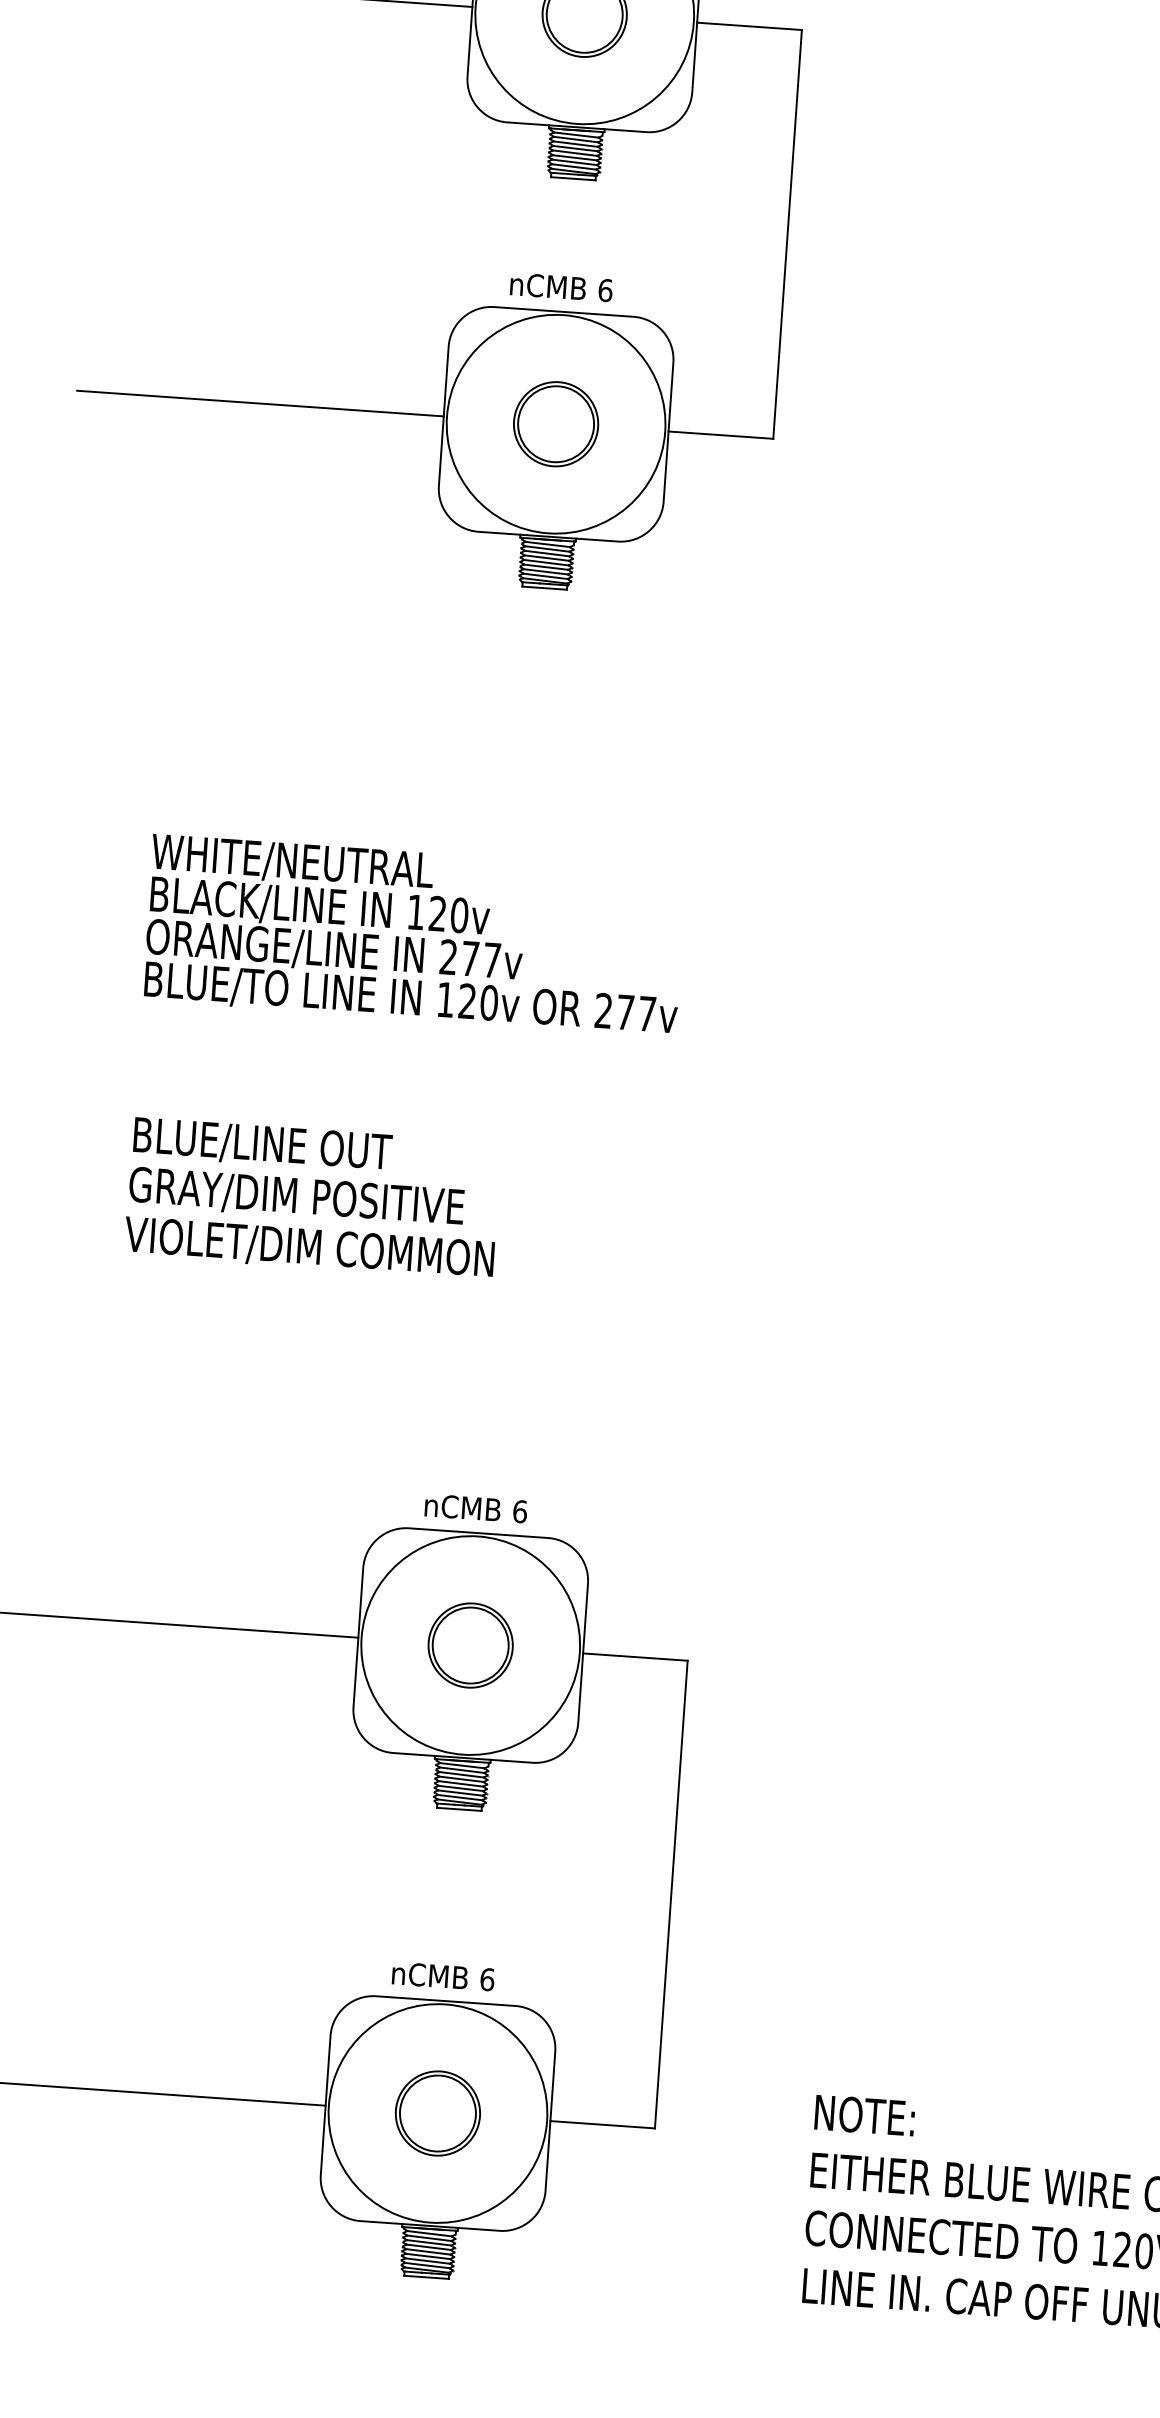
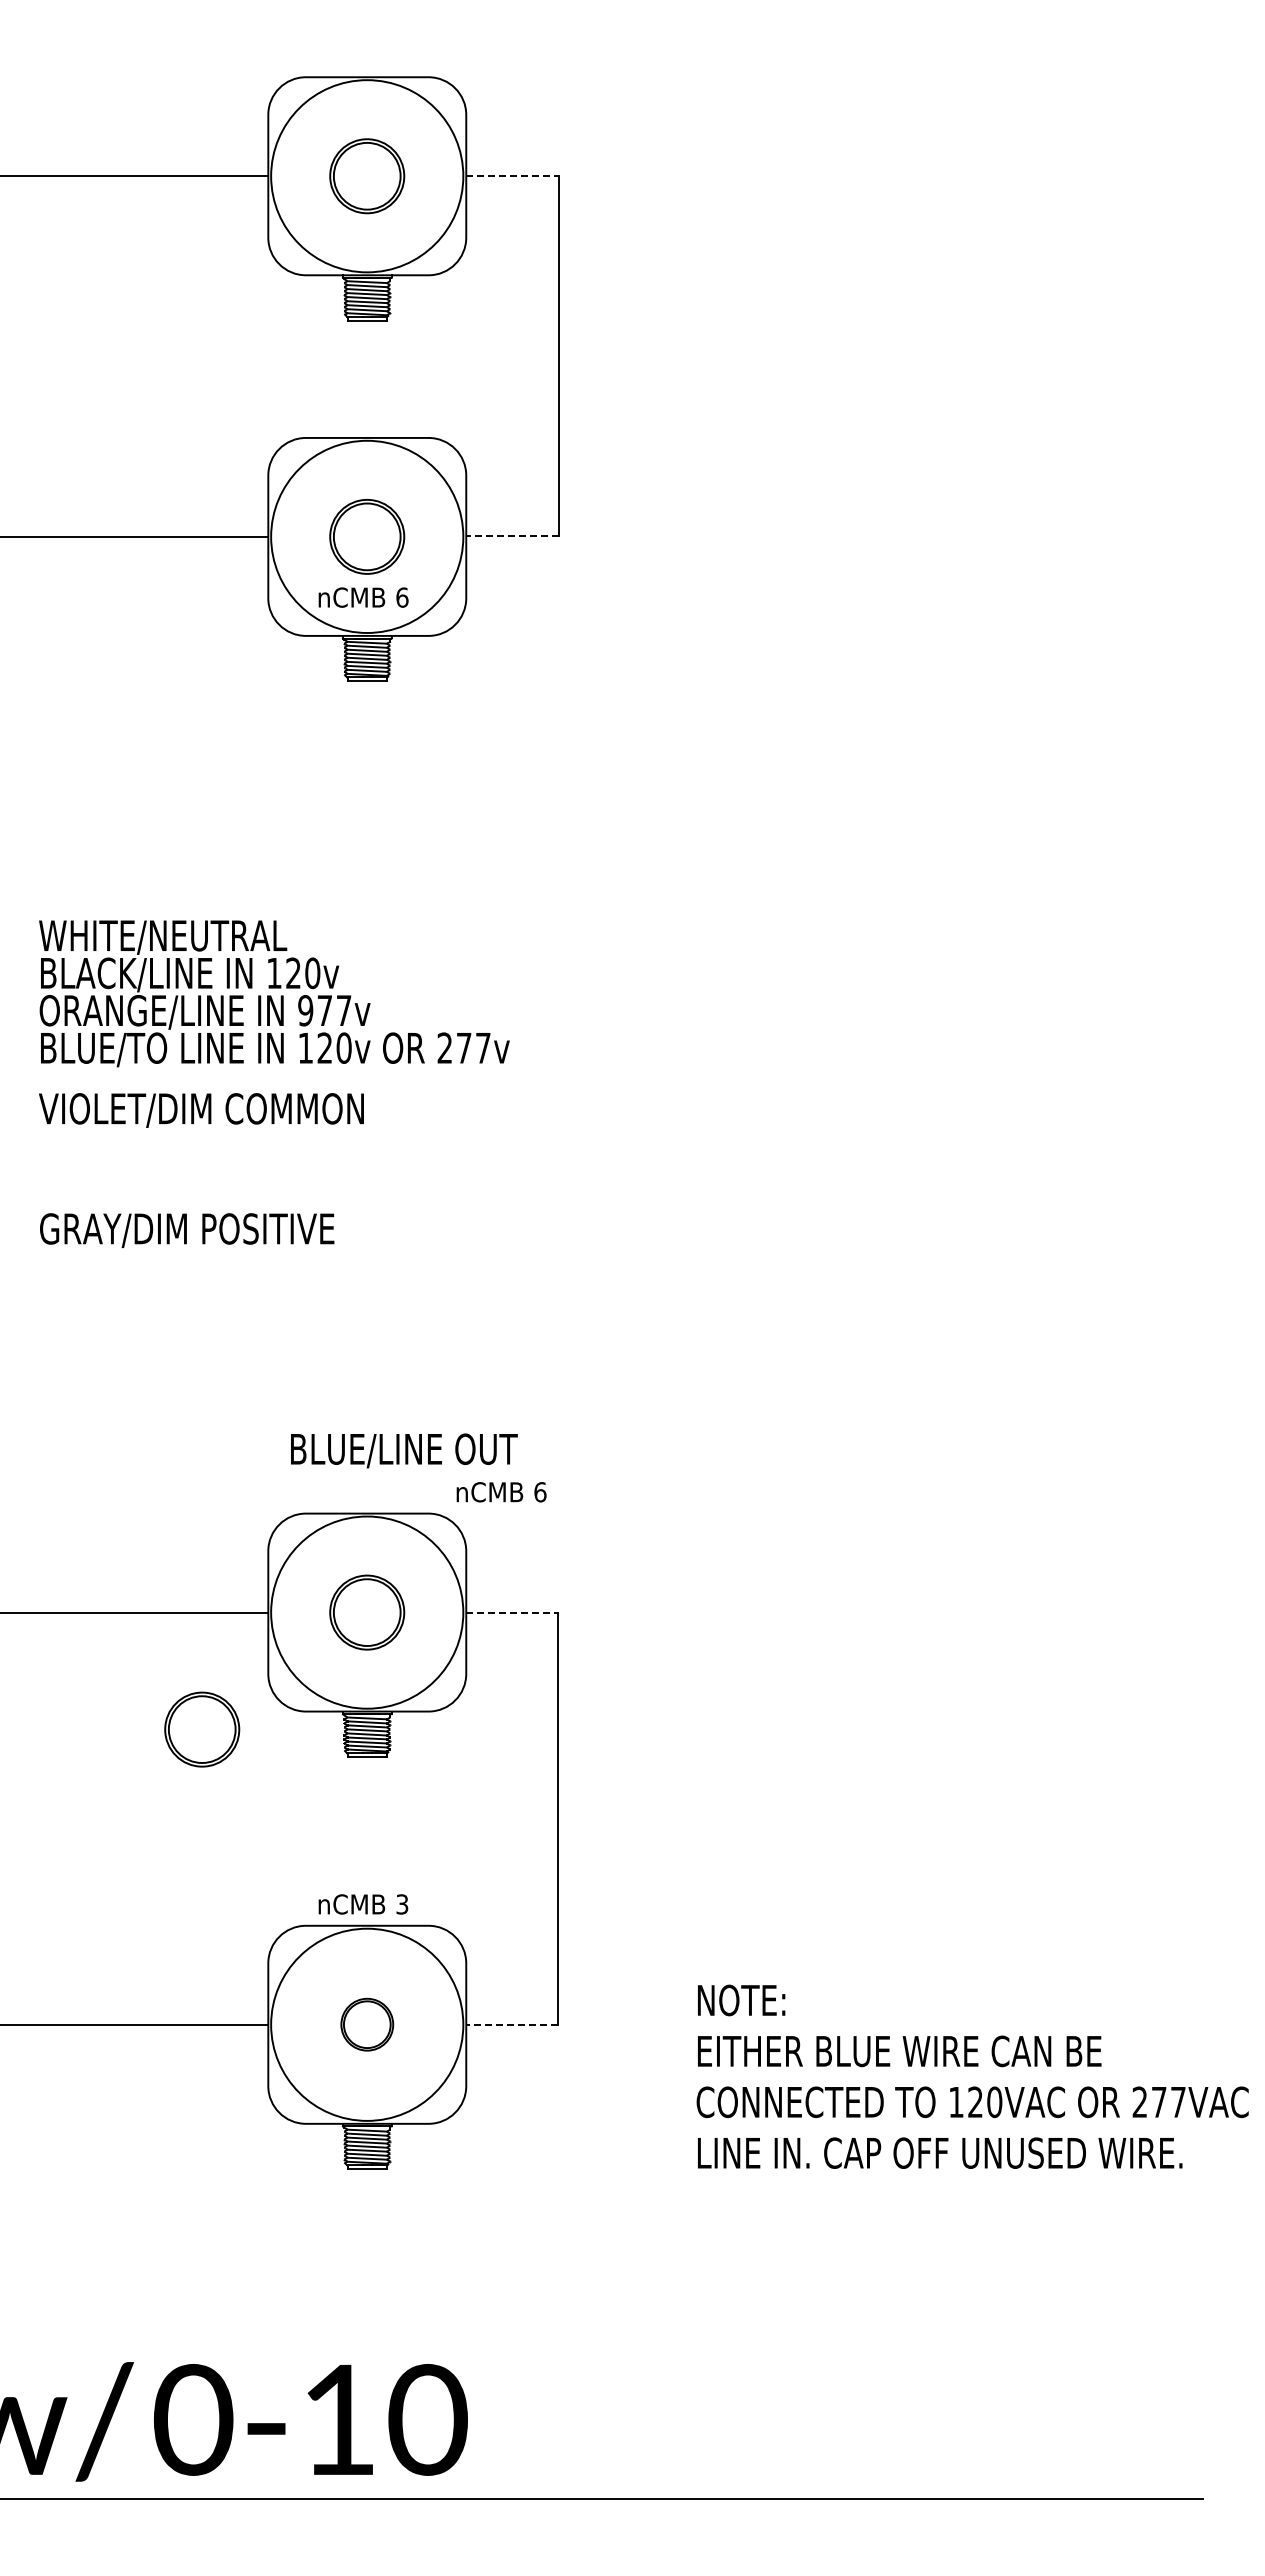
line: (749, 26) -> (512, 176), solid -> dashed
text: (561, 287) -> (363, 597), moved
line: (719, 435) -> (511, 536), solid -> dashed
text: (448, 957) -> (305, 1010), 277v -> 977v
text: (262, 1144) -> (404, 1450), moved
text: (309, 1248) -> (201, 1110), moved
text: (475, 1508) -> (501, 1492), moved
line: (635, 1656) -> (512, 1612), solid -> dashed
part: (274, 1765) -> (202, 1729), added
text: (487, 1979) -> (402, 1904), 6 -> 3
part: (438, 2113) -> (367, 2024), size x0.7
line: (601, 2124) -> (511, 2024), solid -> dashed

